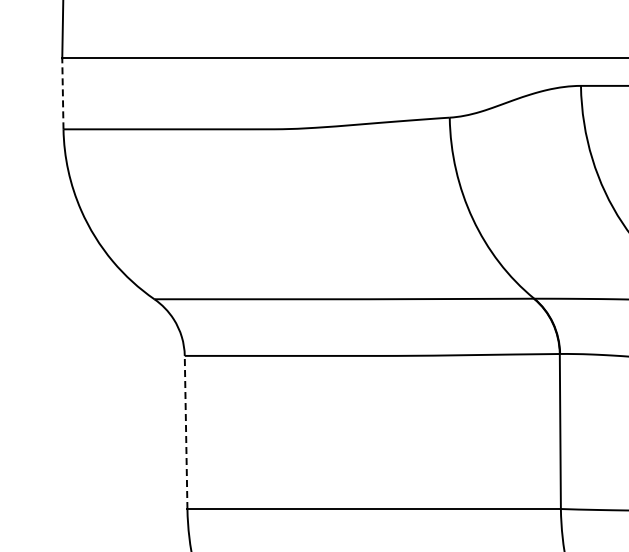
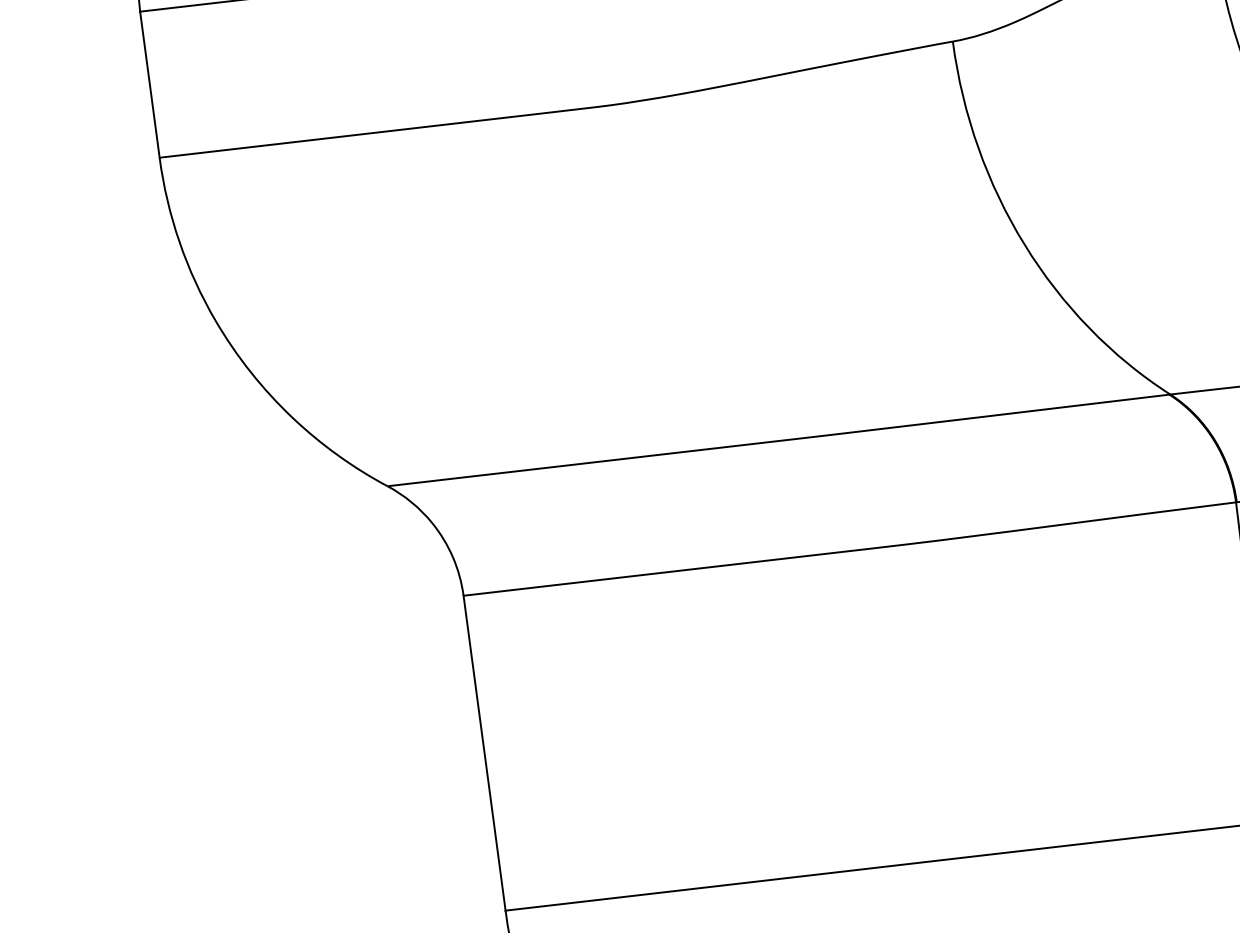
line: (62, 93) -> (149, 84), dashed -> solid
line: (186, 432) -> (485, 753), dashed -> solid

